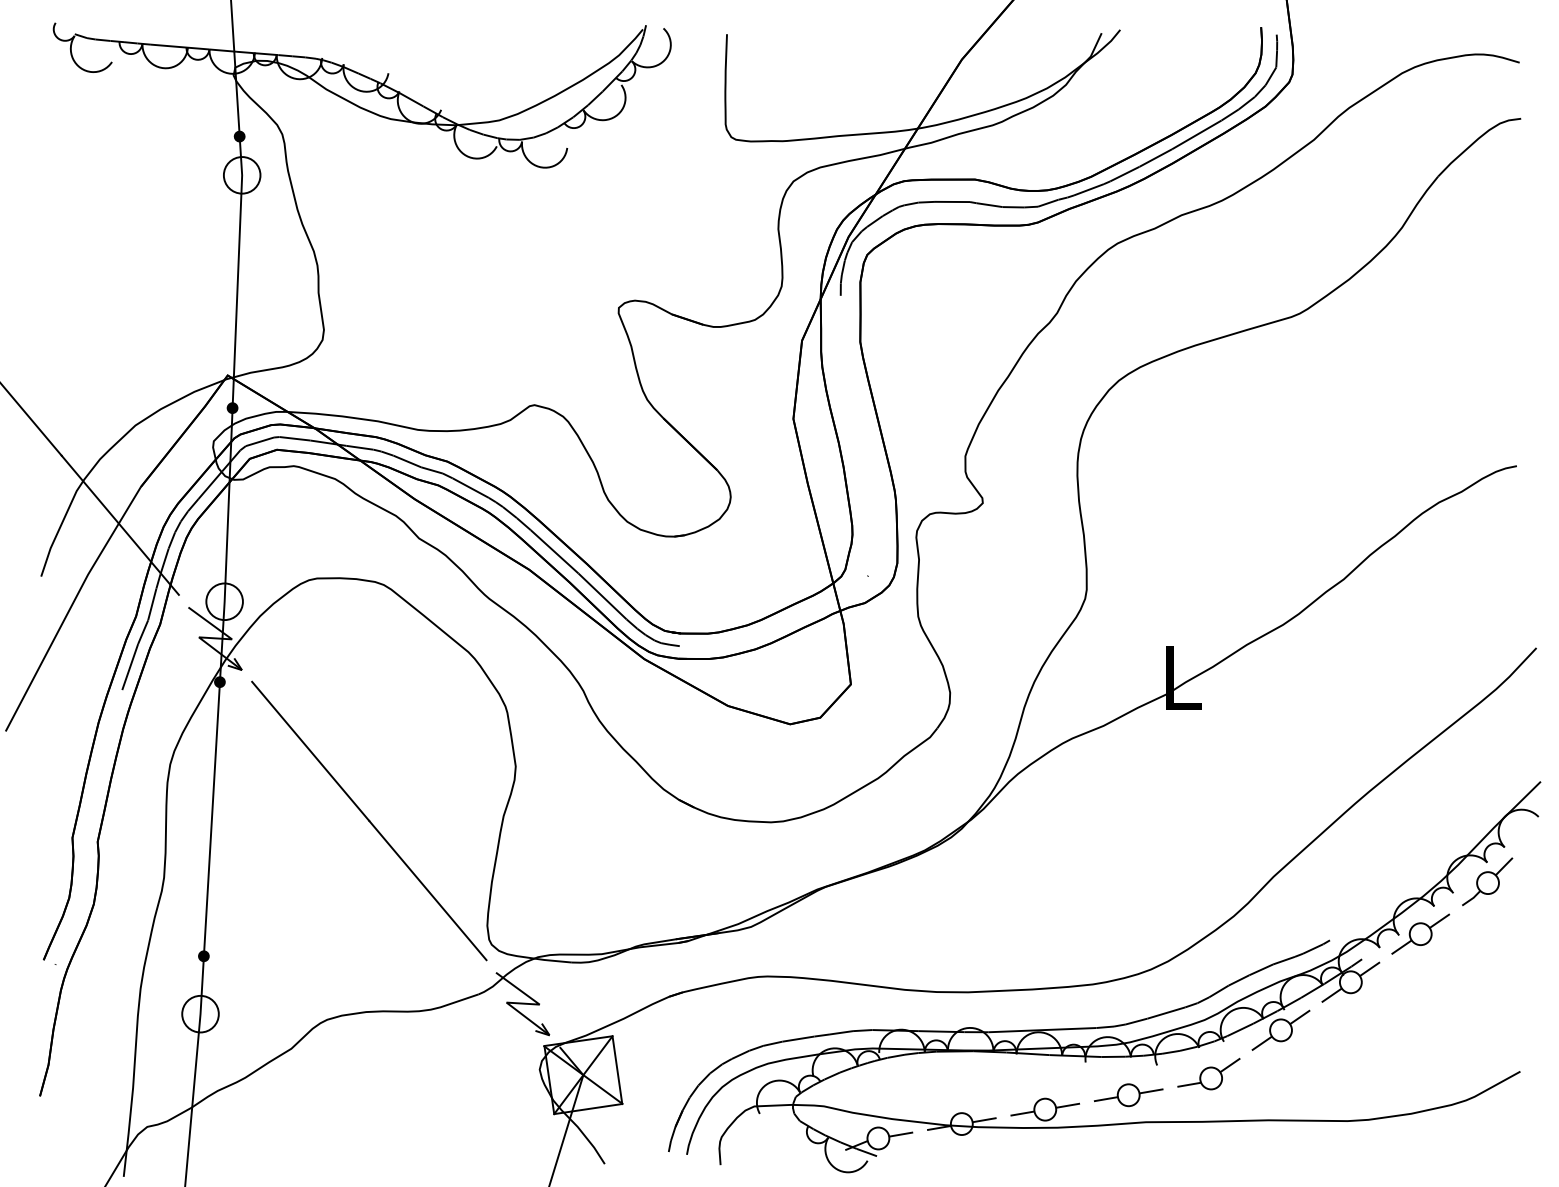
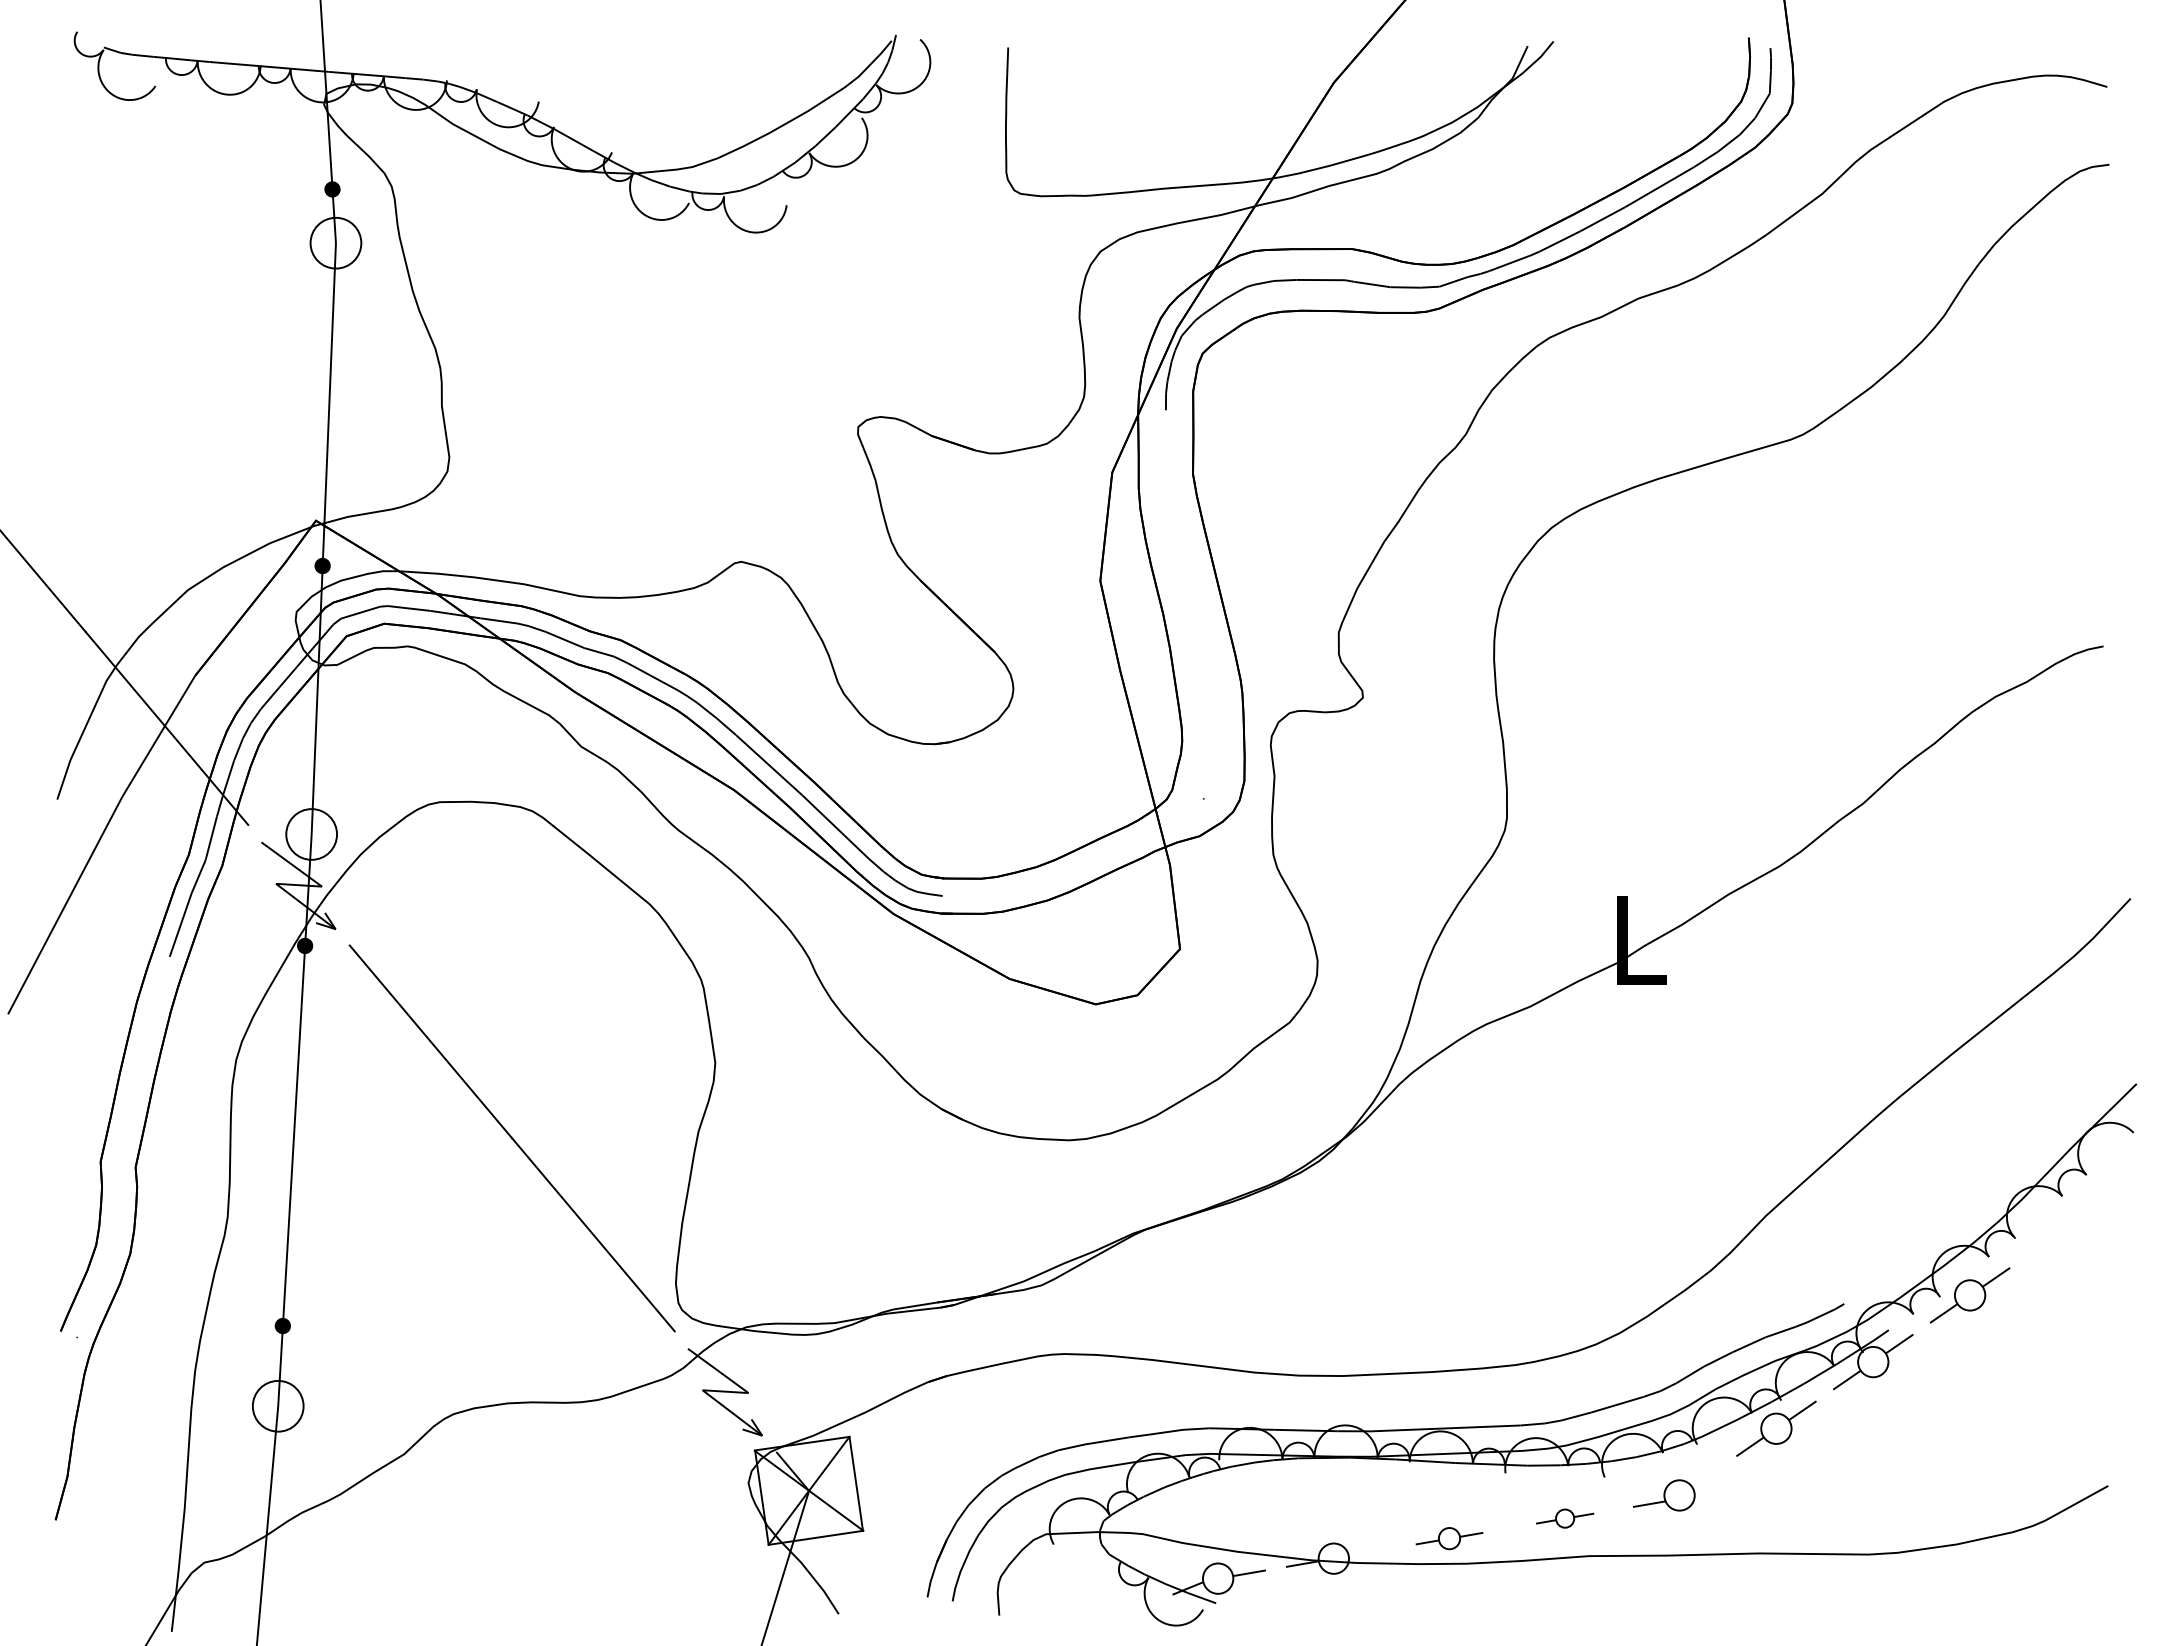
part: (1487, 881) -> (2062, 1222), removed
line: (1229, 1065) -> (1705, 1477), removed
part: (1128, 1095) -> (1564, 1518), size x0.6
part: (1045, 1109) -> (1449, 1538), size x0.7
line: (983, 1119) -> (1364, 1552), removed

